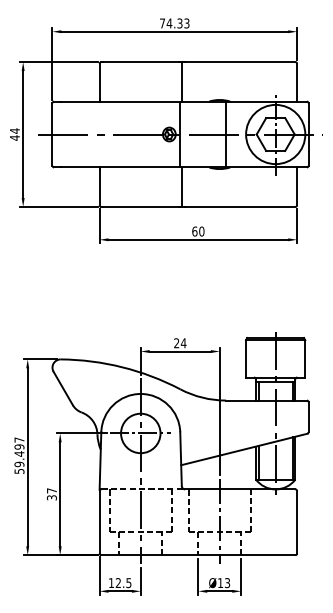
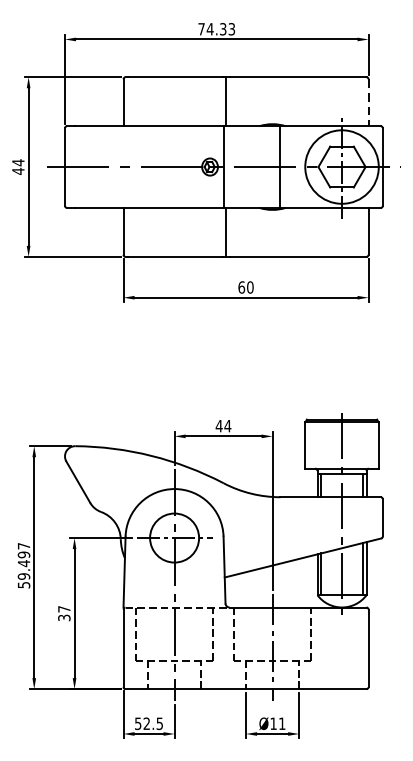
line: (297, 82) -> (369, 102), solid -> dashed
text: (176, 343) -> (218, 426), 24 -> 44
text: (110, 583) -> (136, 724), 12.5 -> 52.5
text: (227, 583) -> (282, 724), Ø13 -> Ø11

